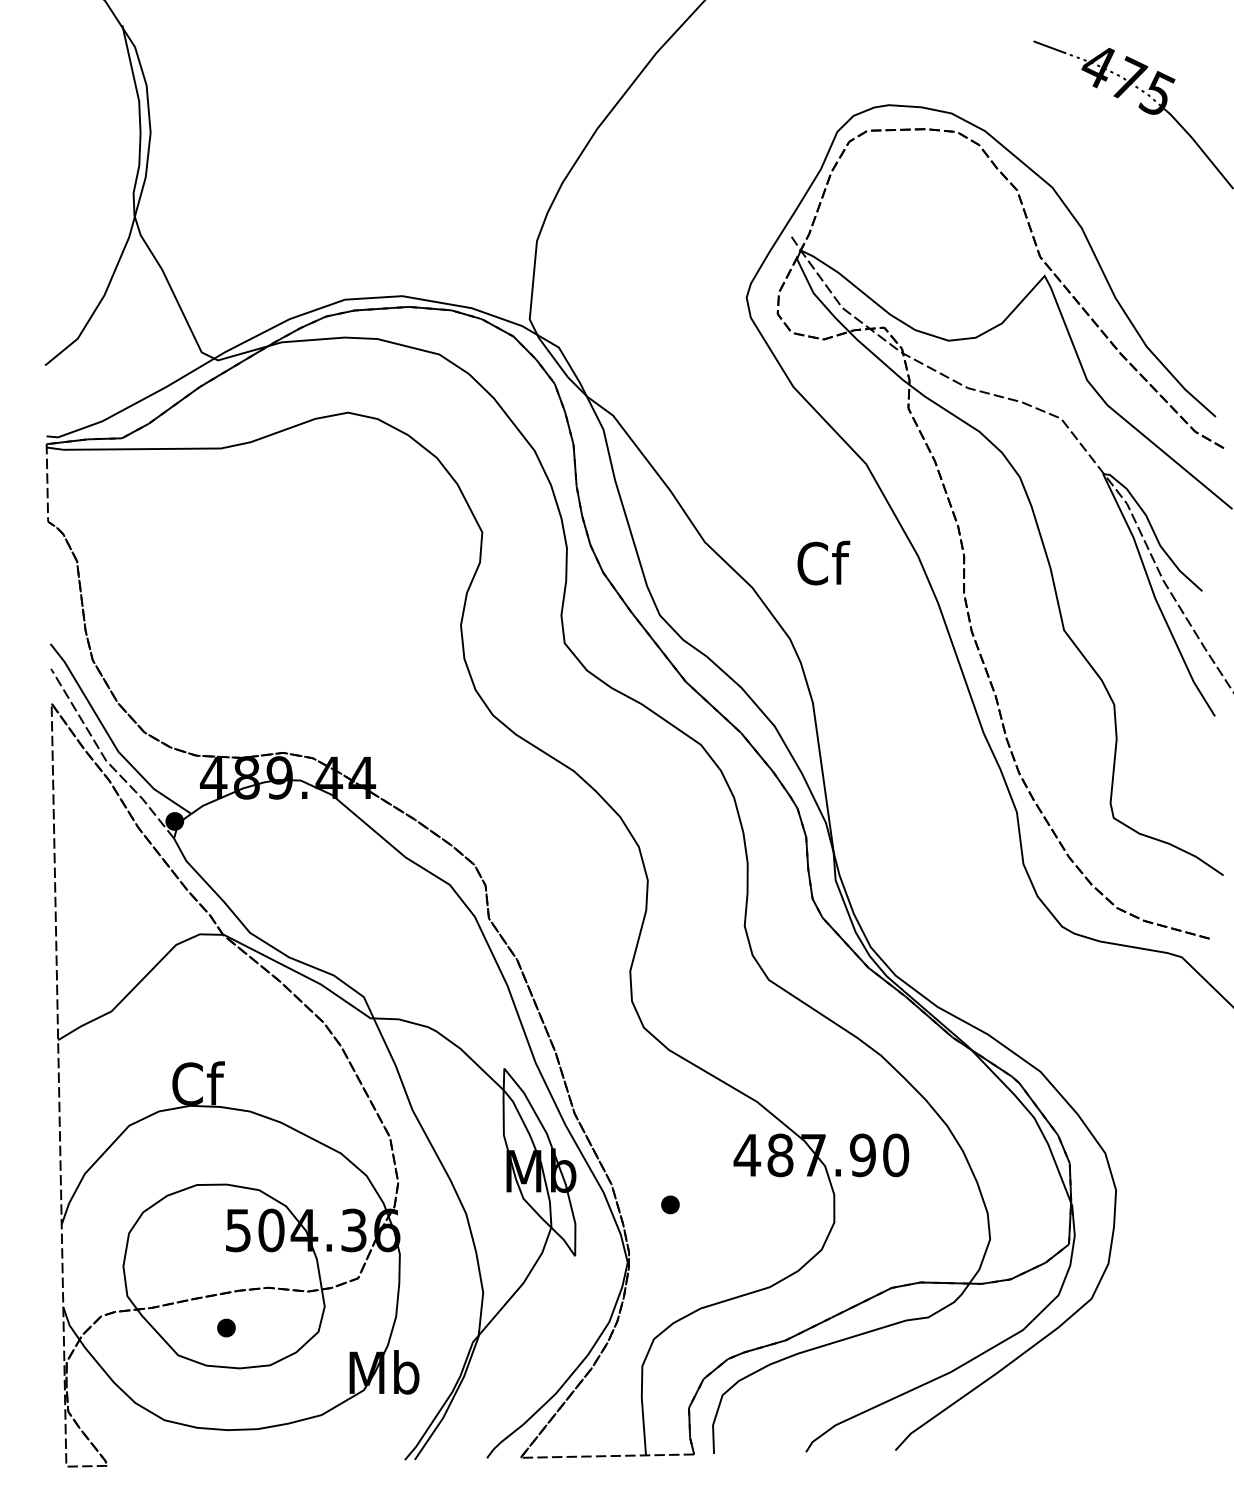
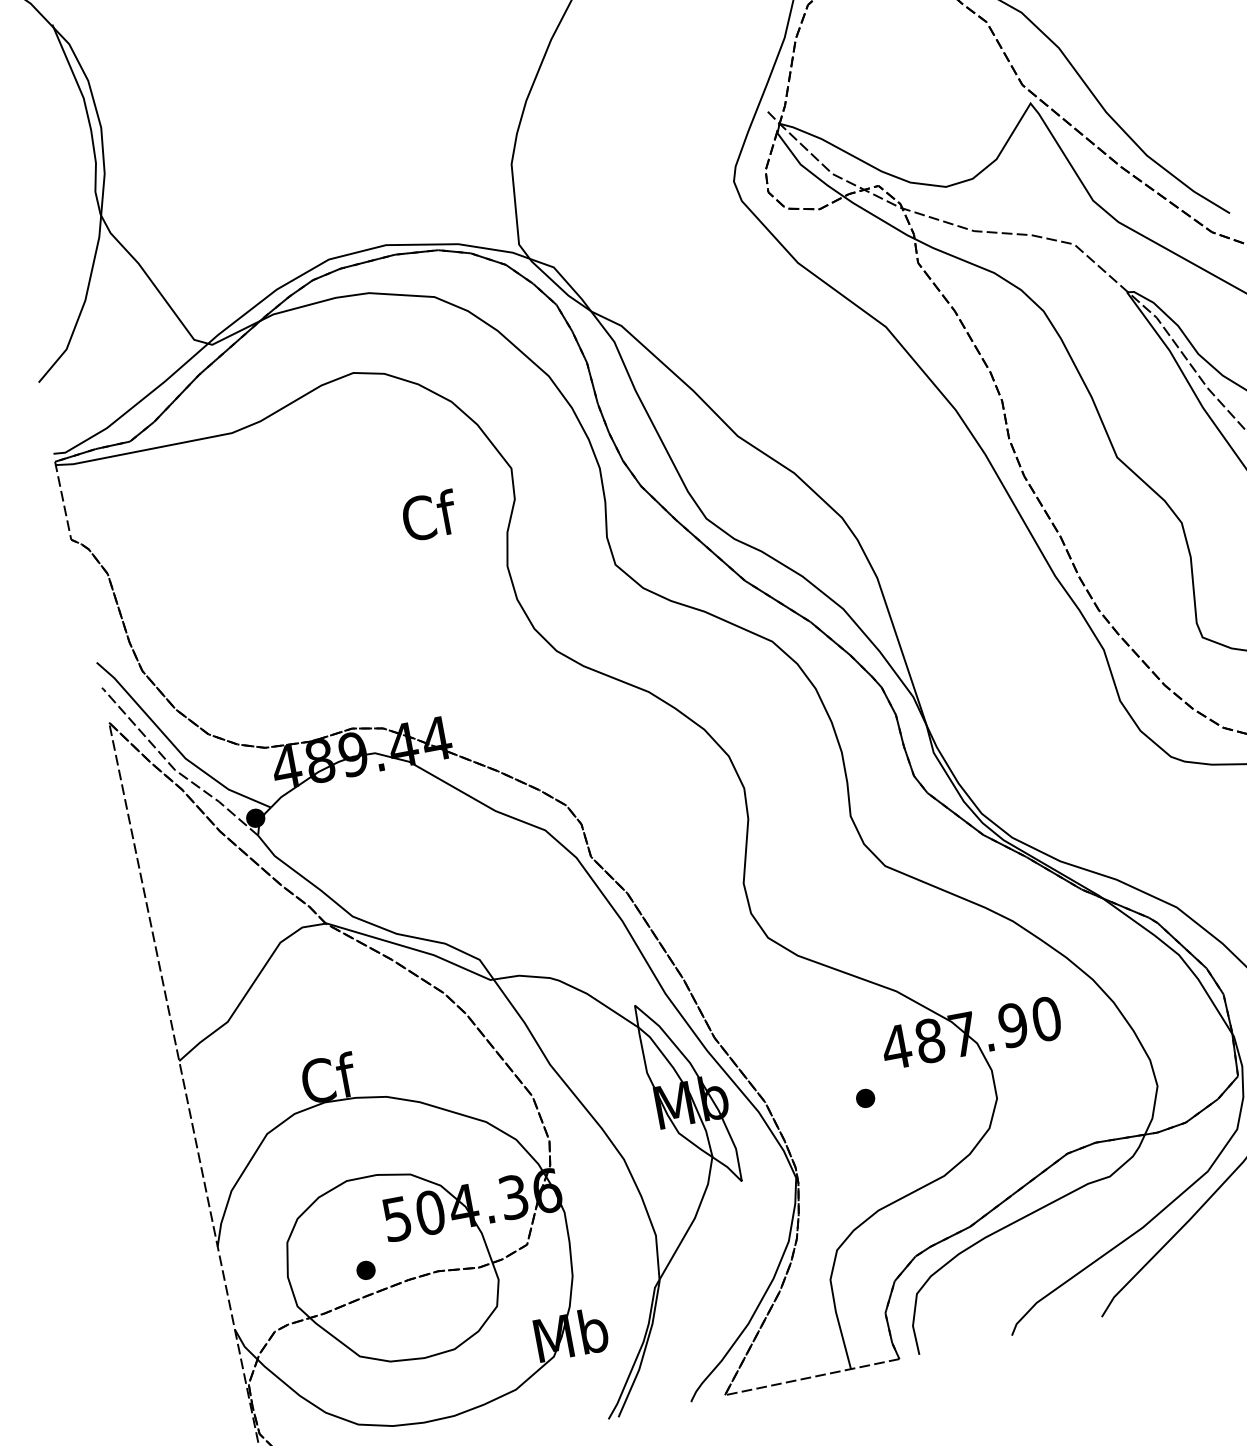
text: (823, 562) -> (429, 515), moved
part: (670, 1204) -> (865, 1098), moved
part: (226, 1327) -> (366, 1269), moved

